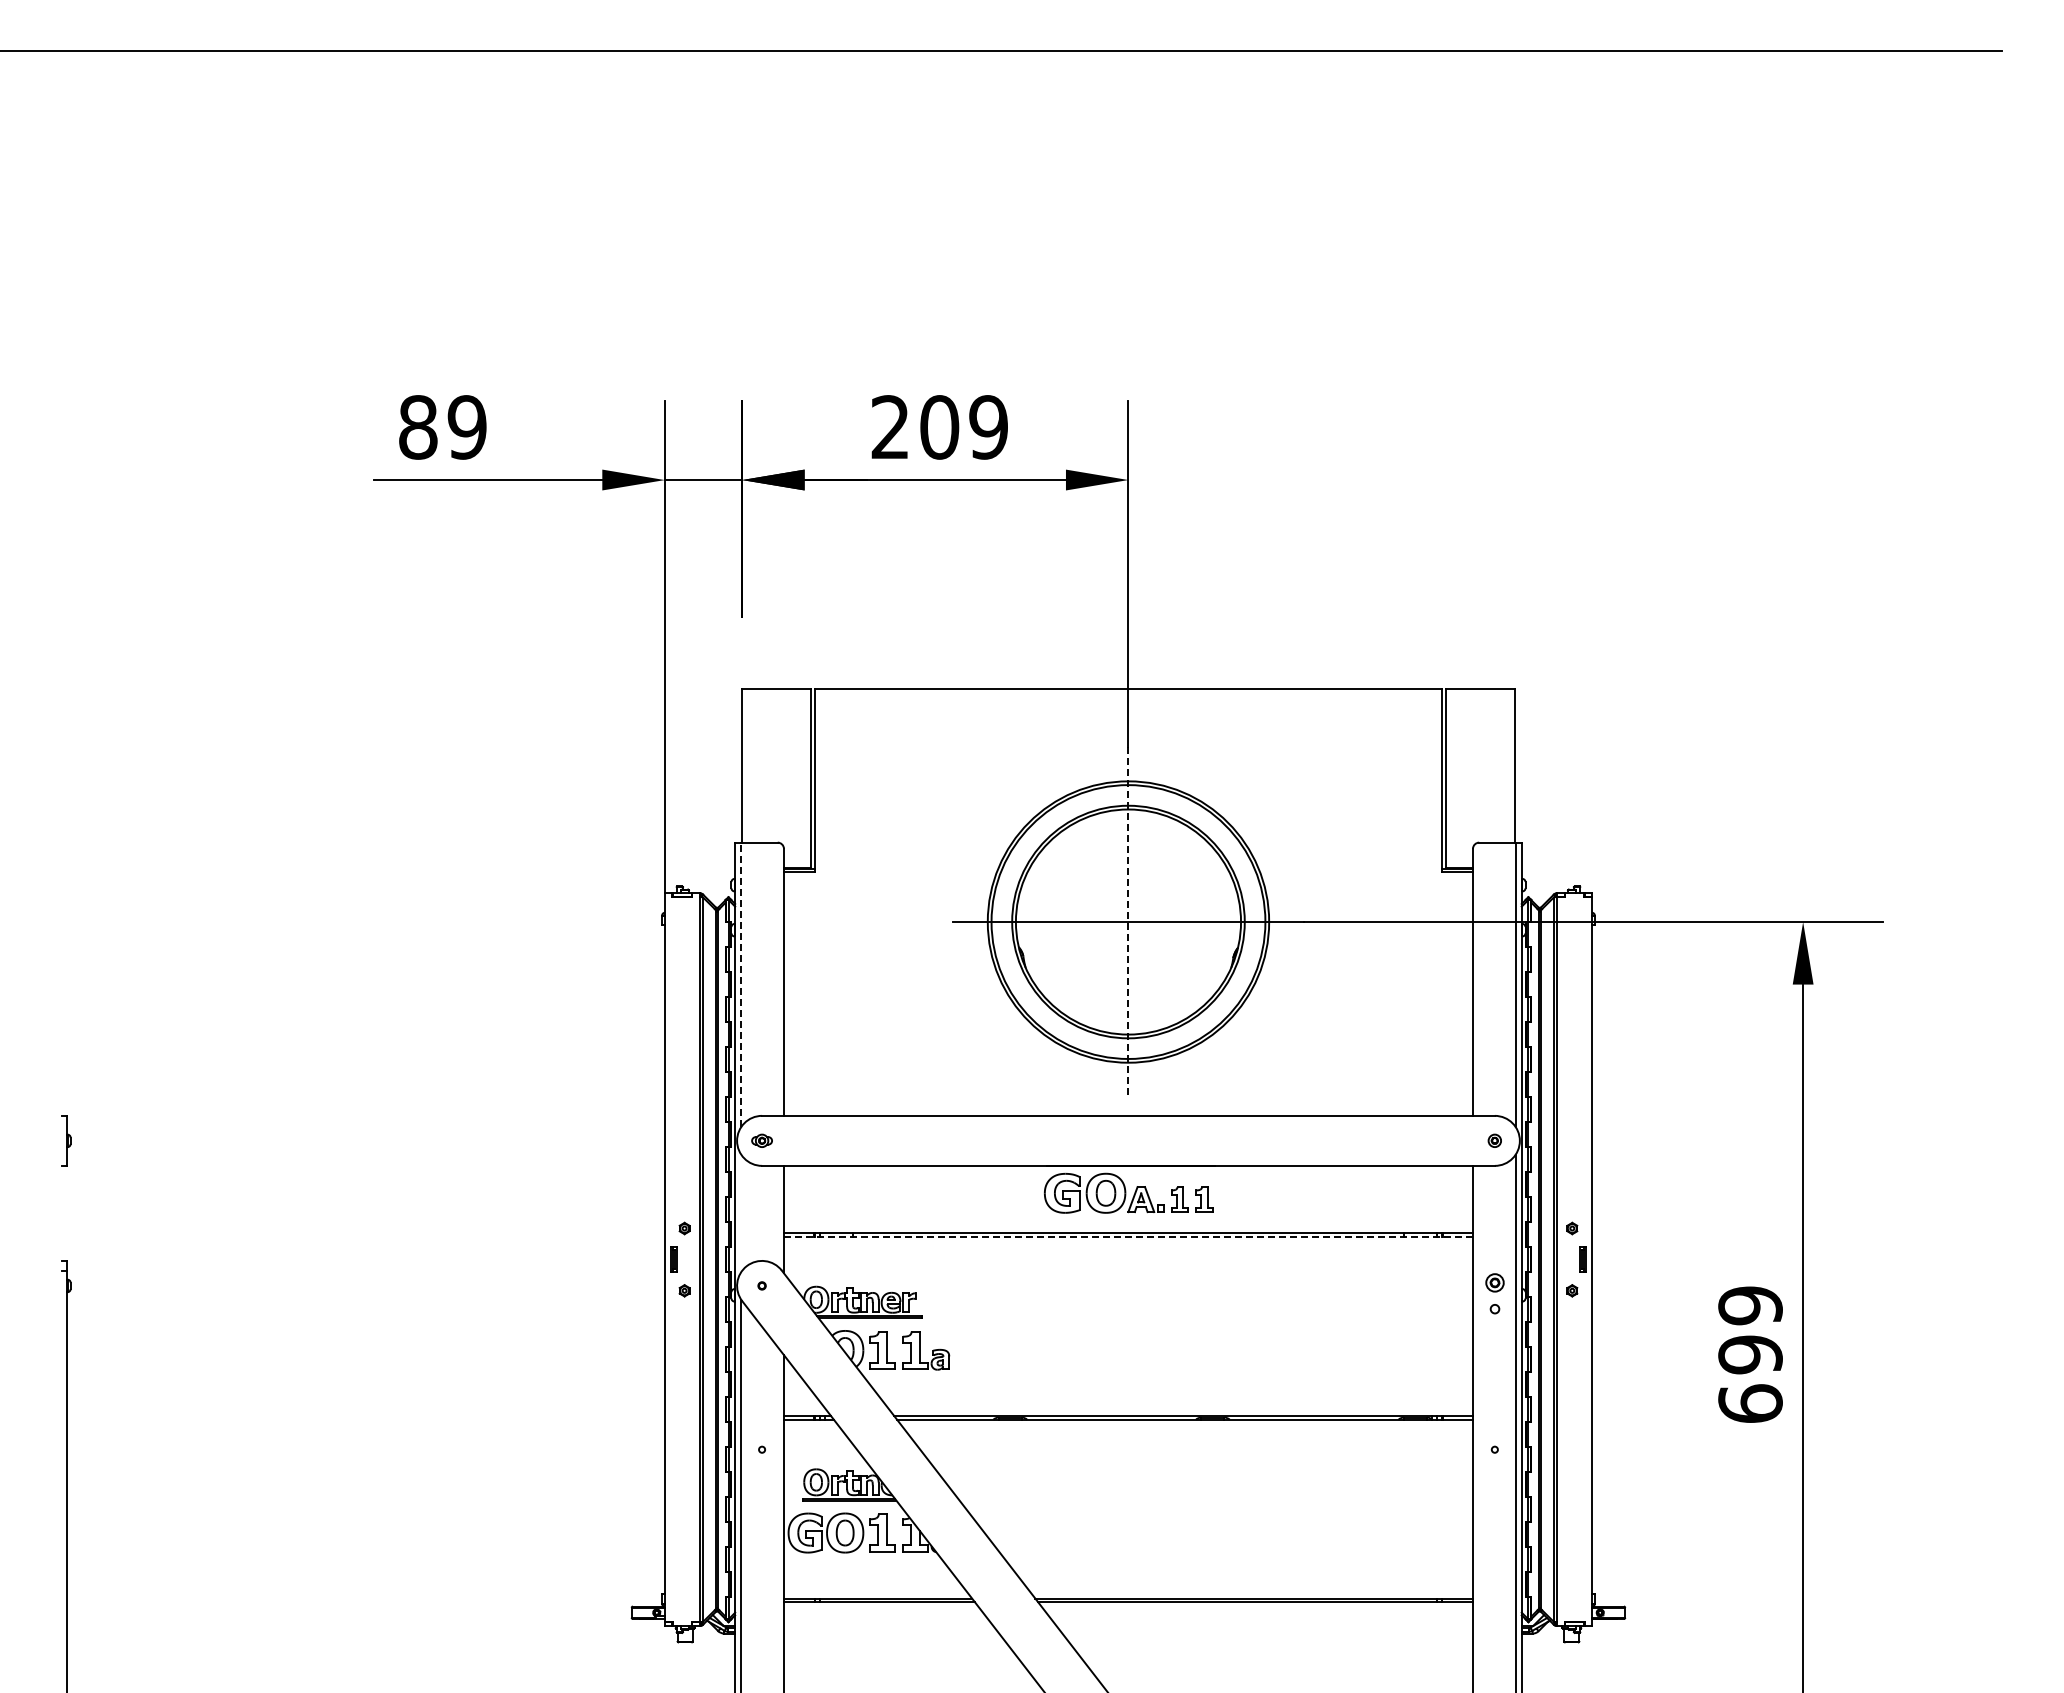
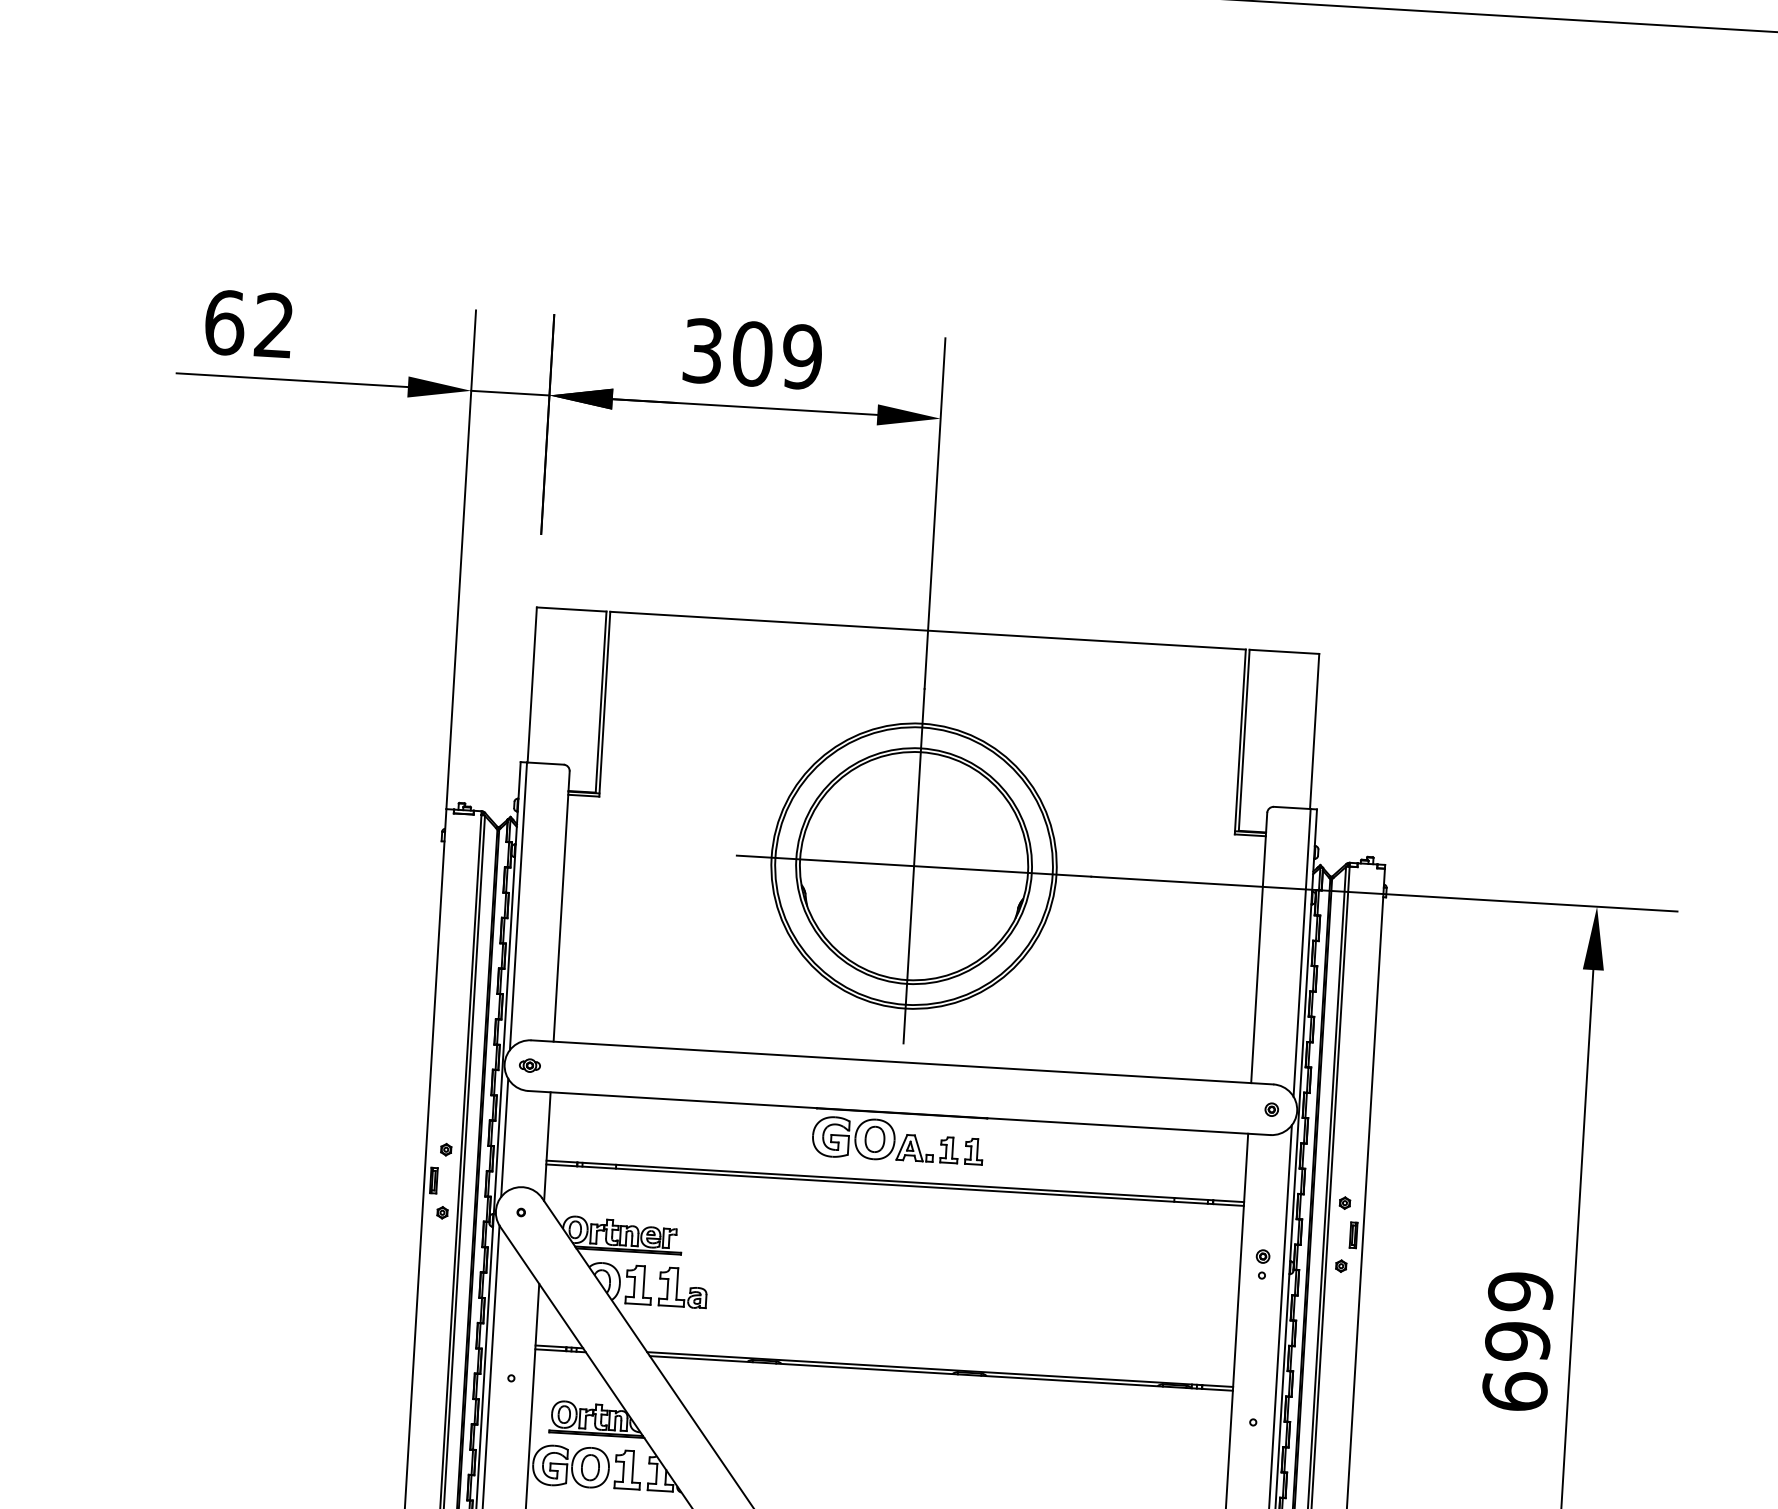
text: (442, 427) -> (249, 324), 89 -> 62
text: (889, 427) -> (701, 351), 209 -> 309
line: (1128, 922) -> (914, 866), dashed -> solid
line: (741, 984) -> (518, 906), dashed -> solid
line: (741, 1213) -> (504, 1137), added
line: (1128, 1237) -> (895, 1185), dashed -> solid
part: (1494, 1293) -> (1262, 1264), size x0.71

